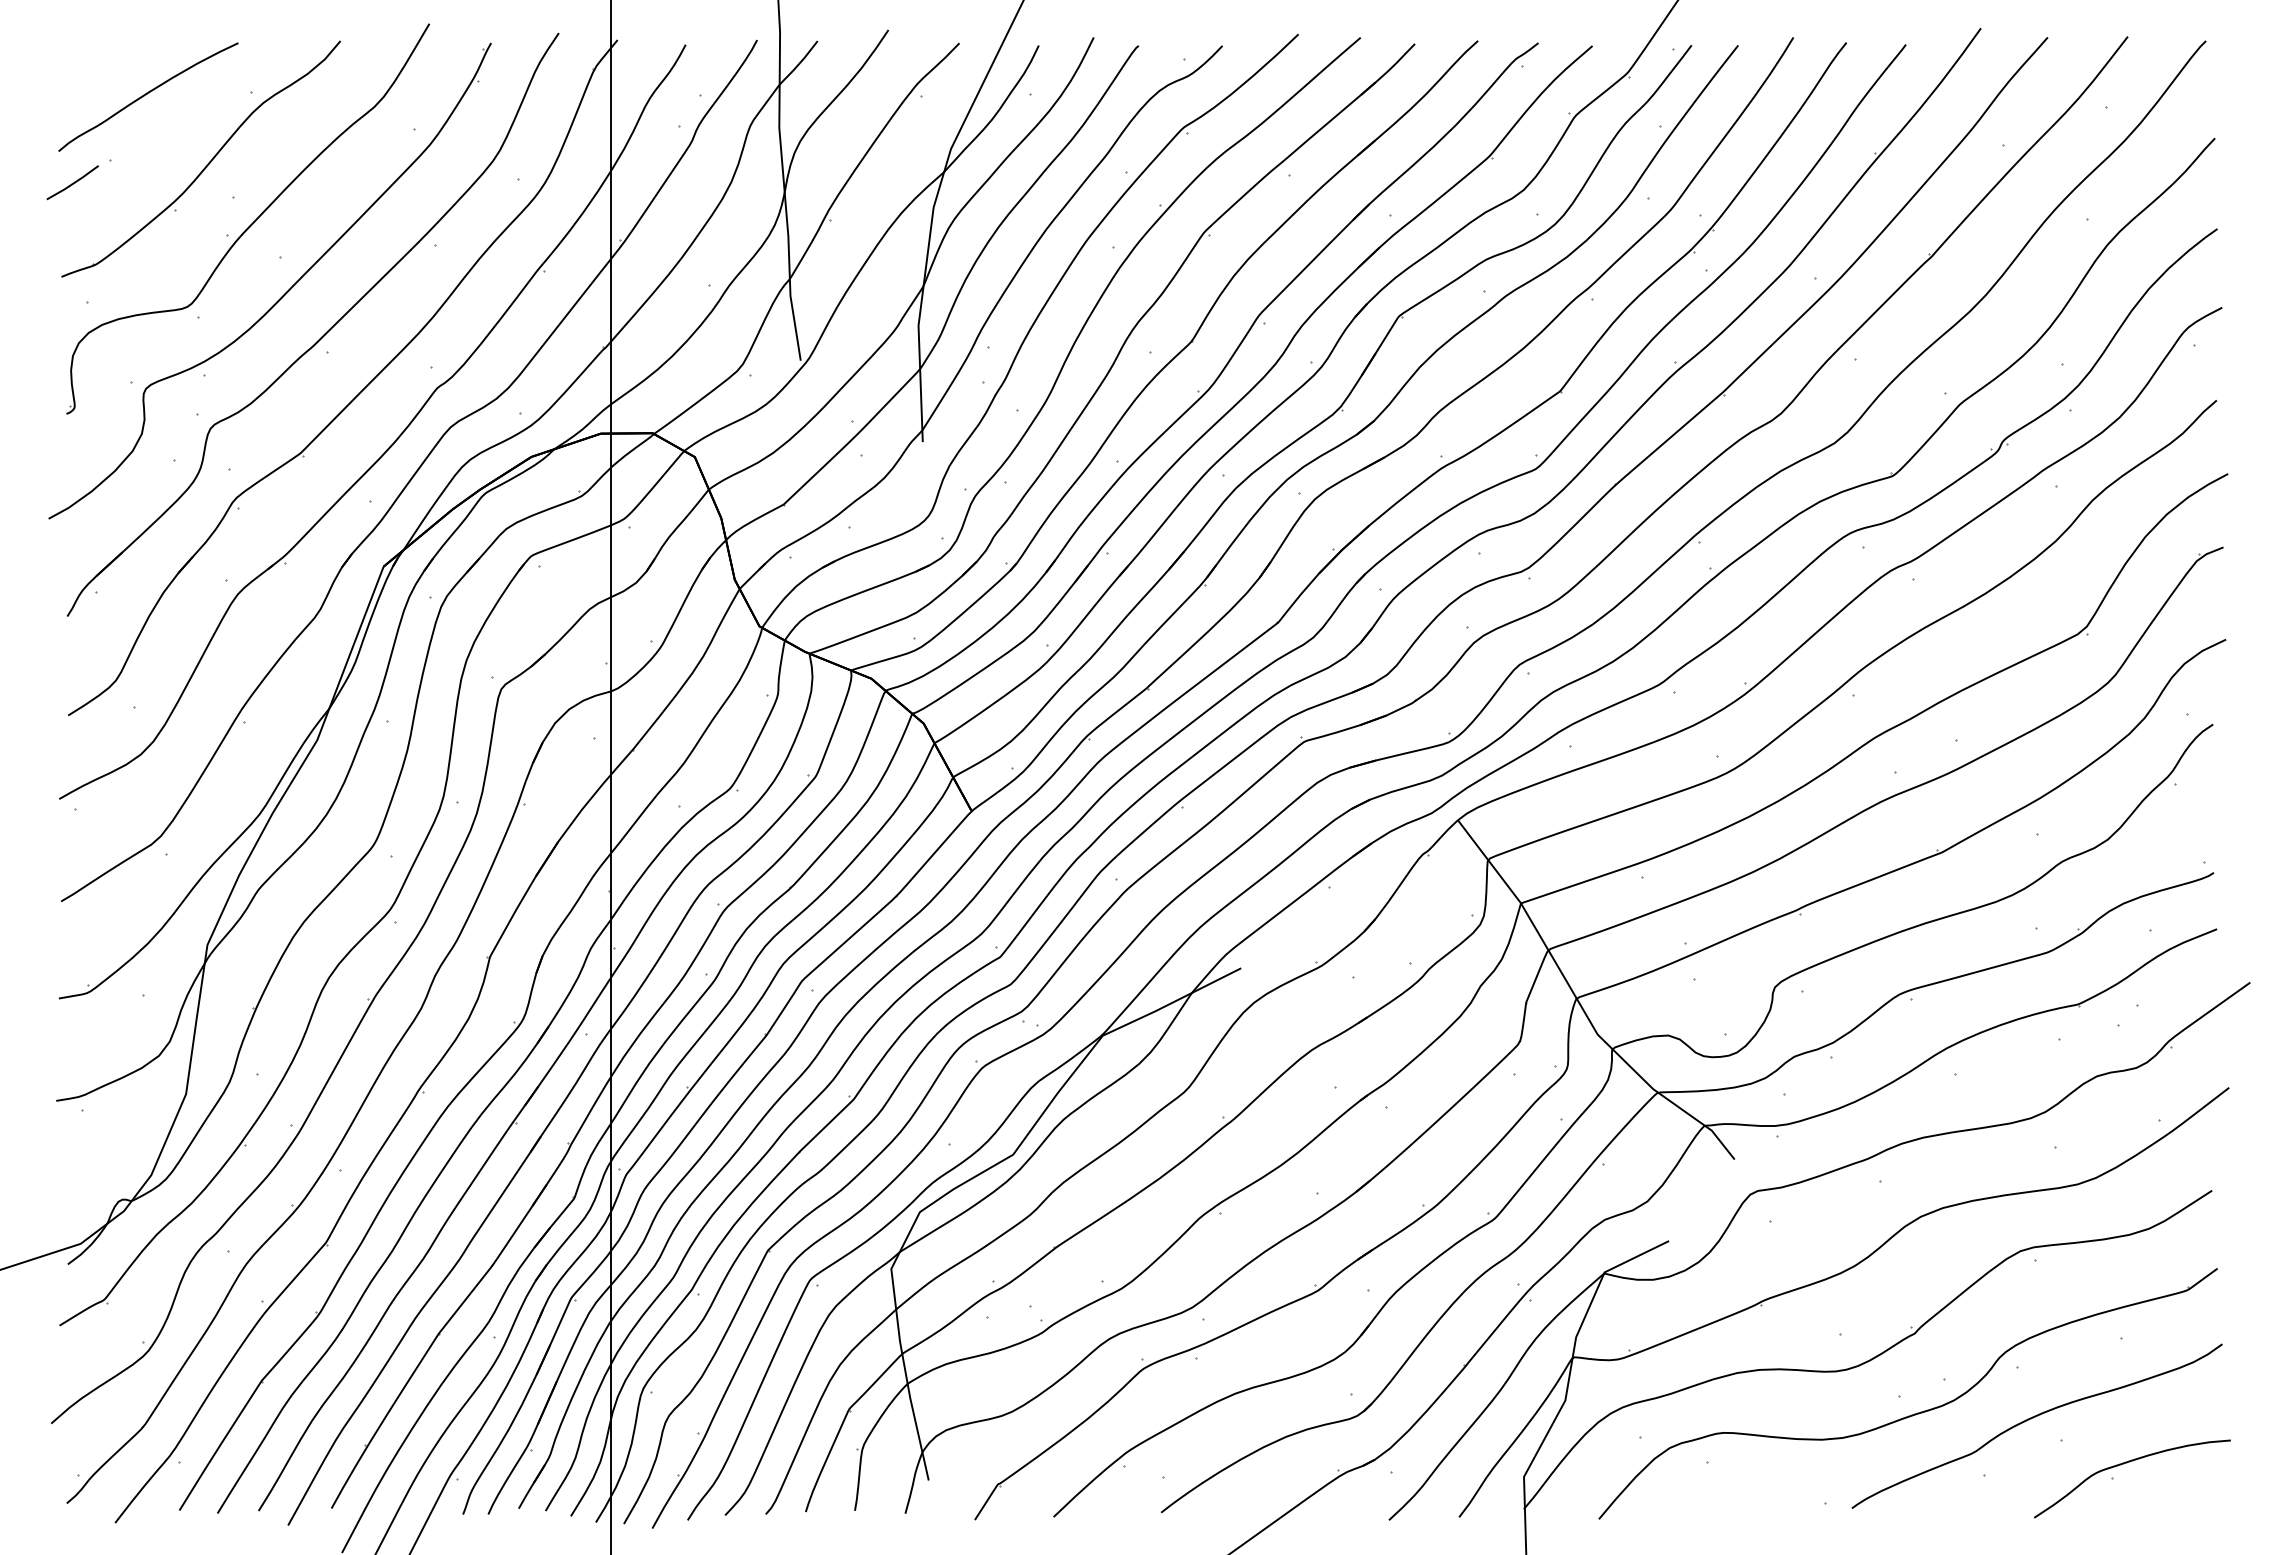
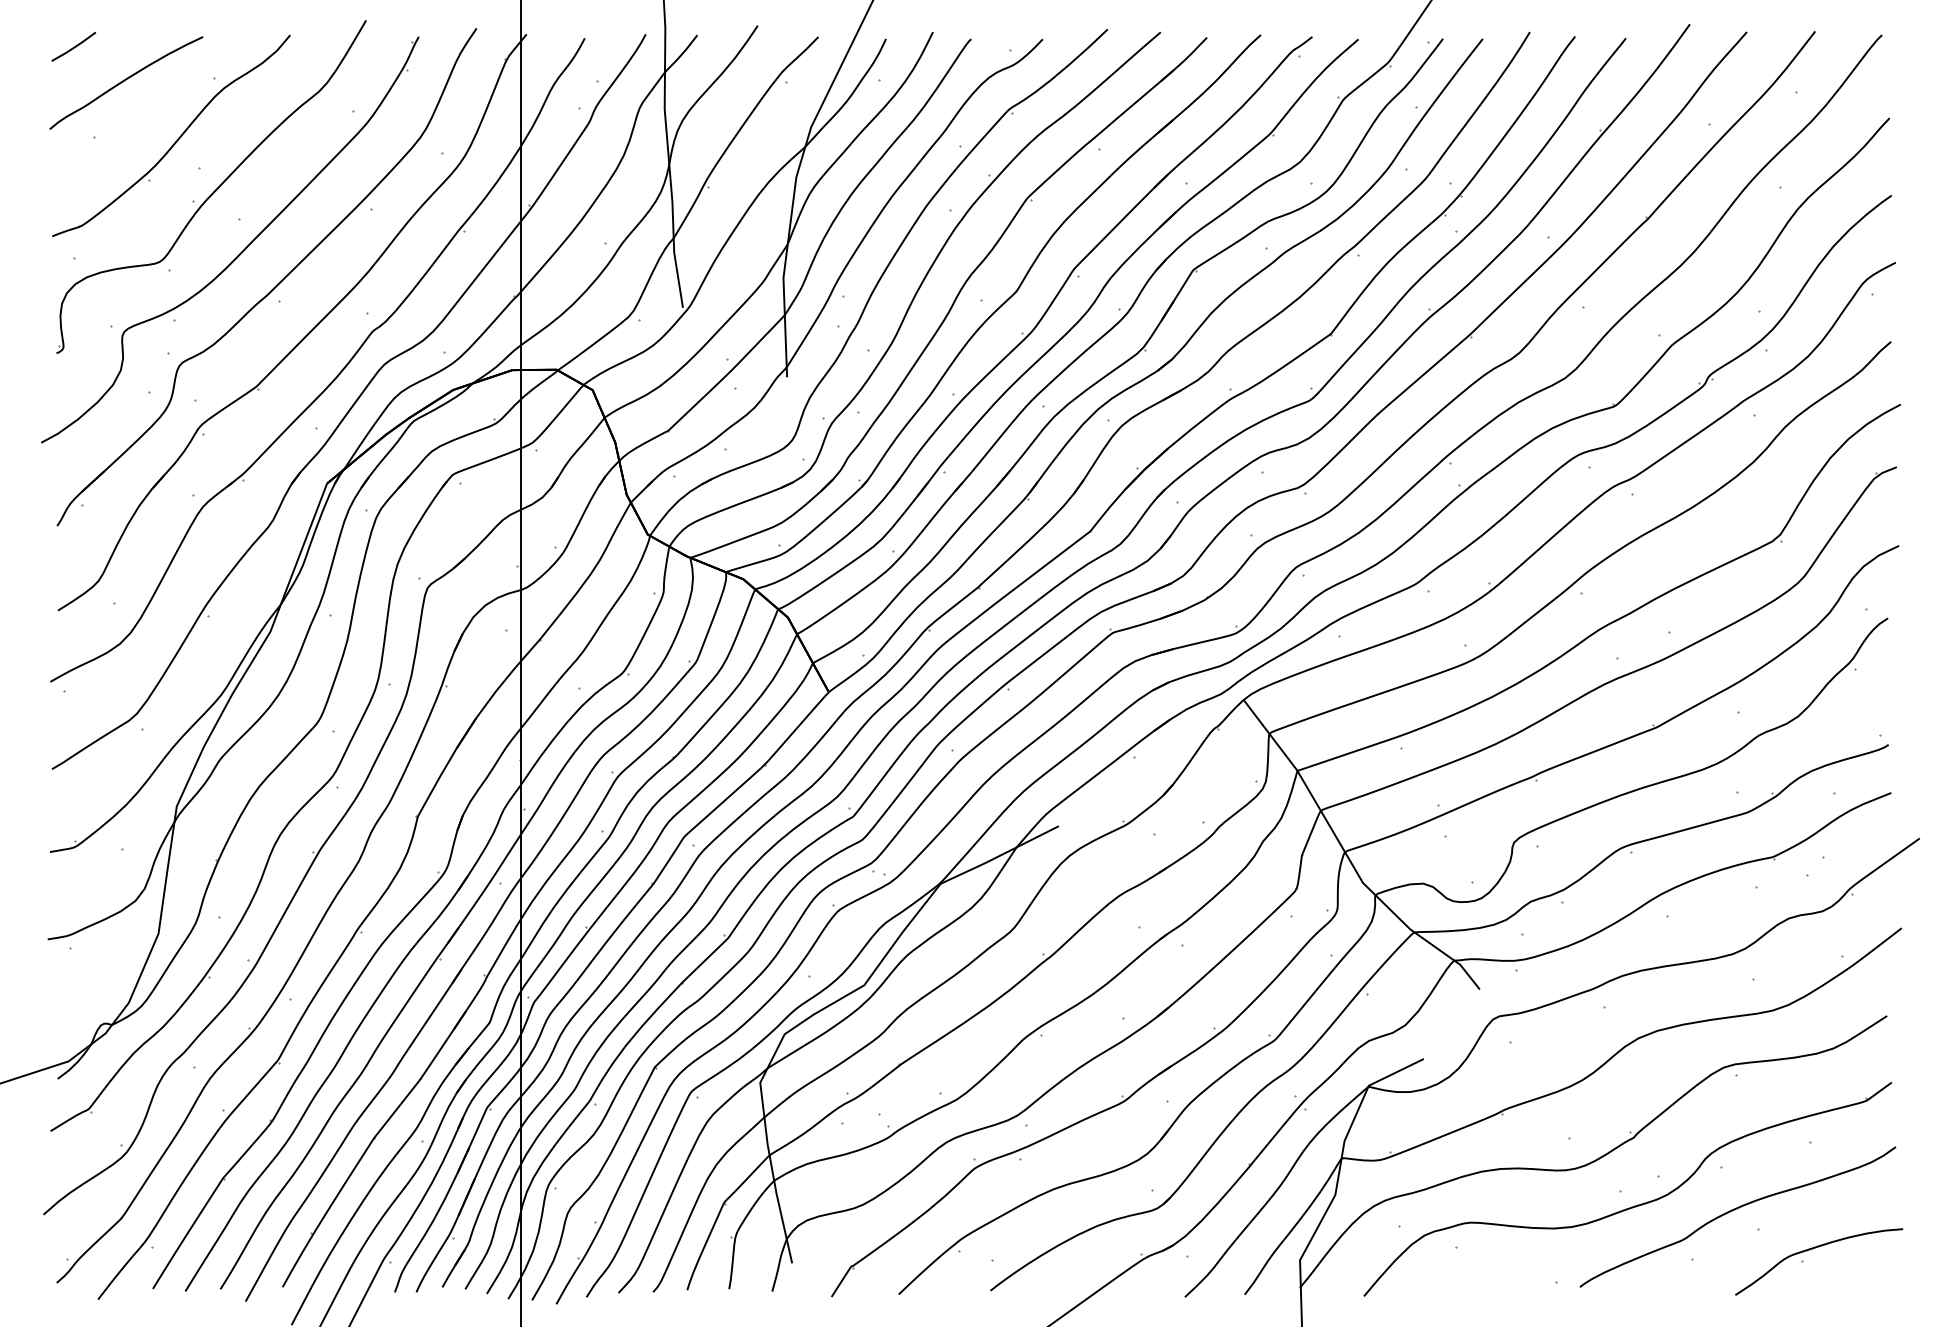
line: (73, 182) -> (74, 46), moved

